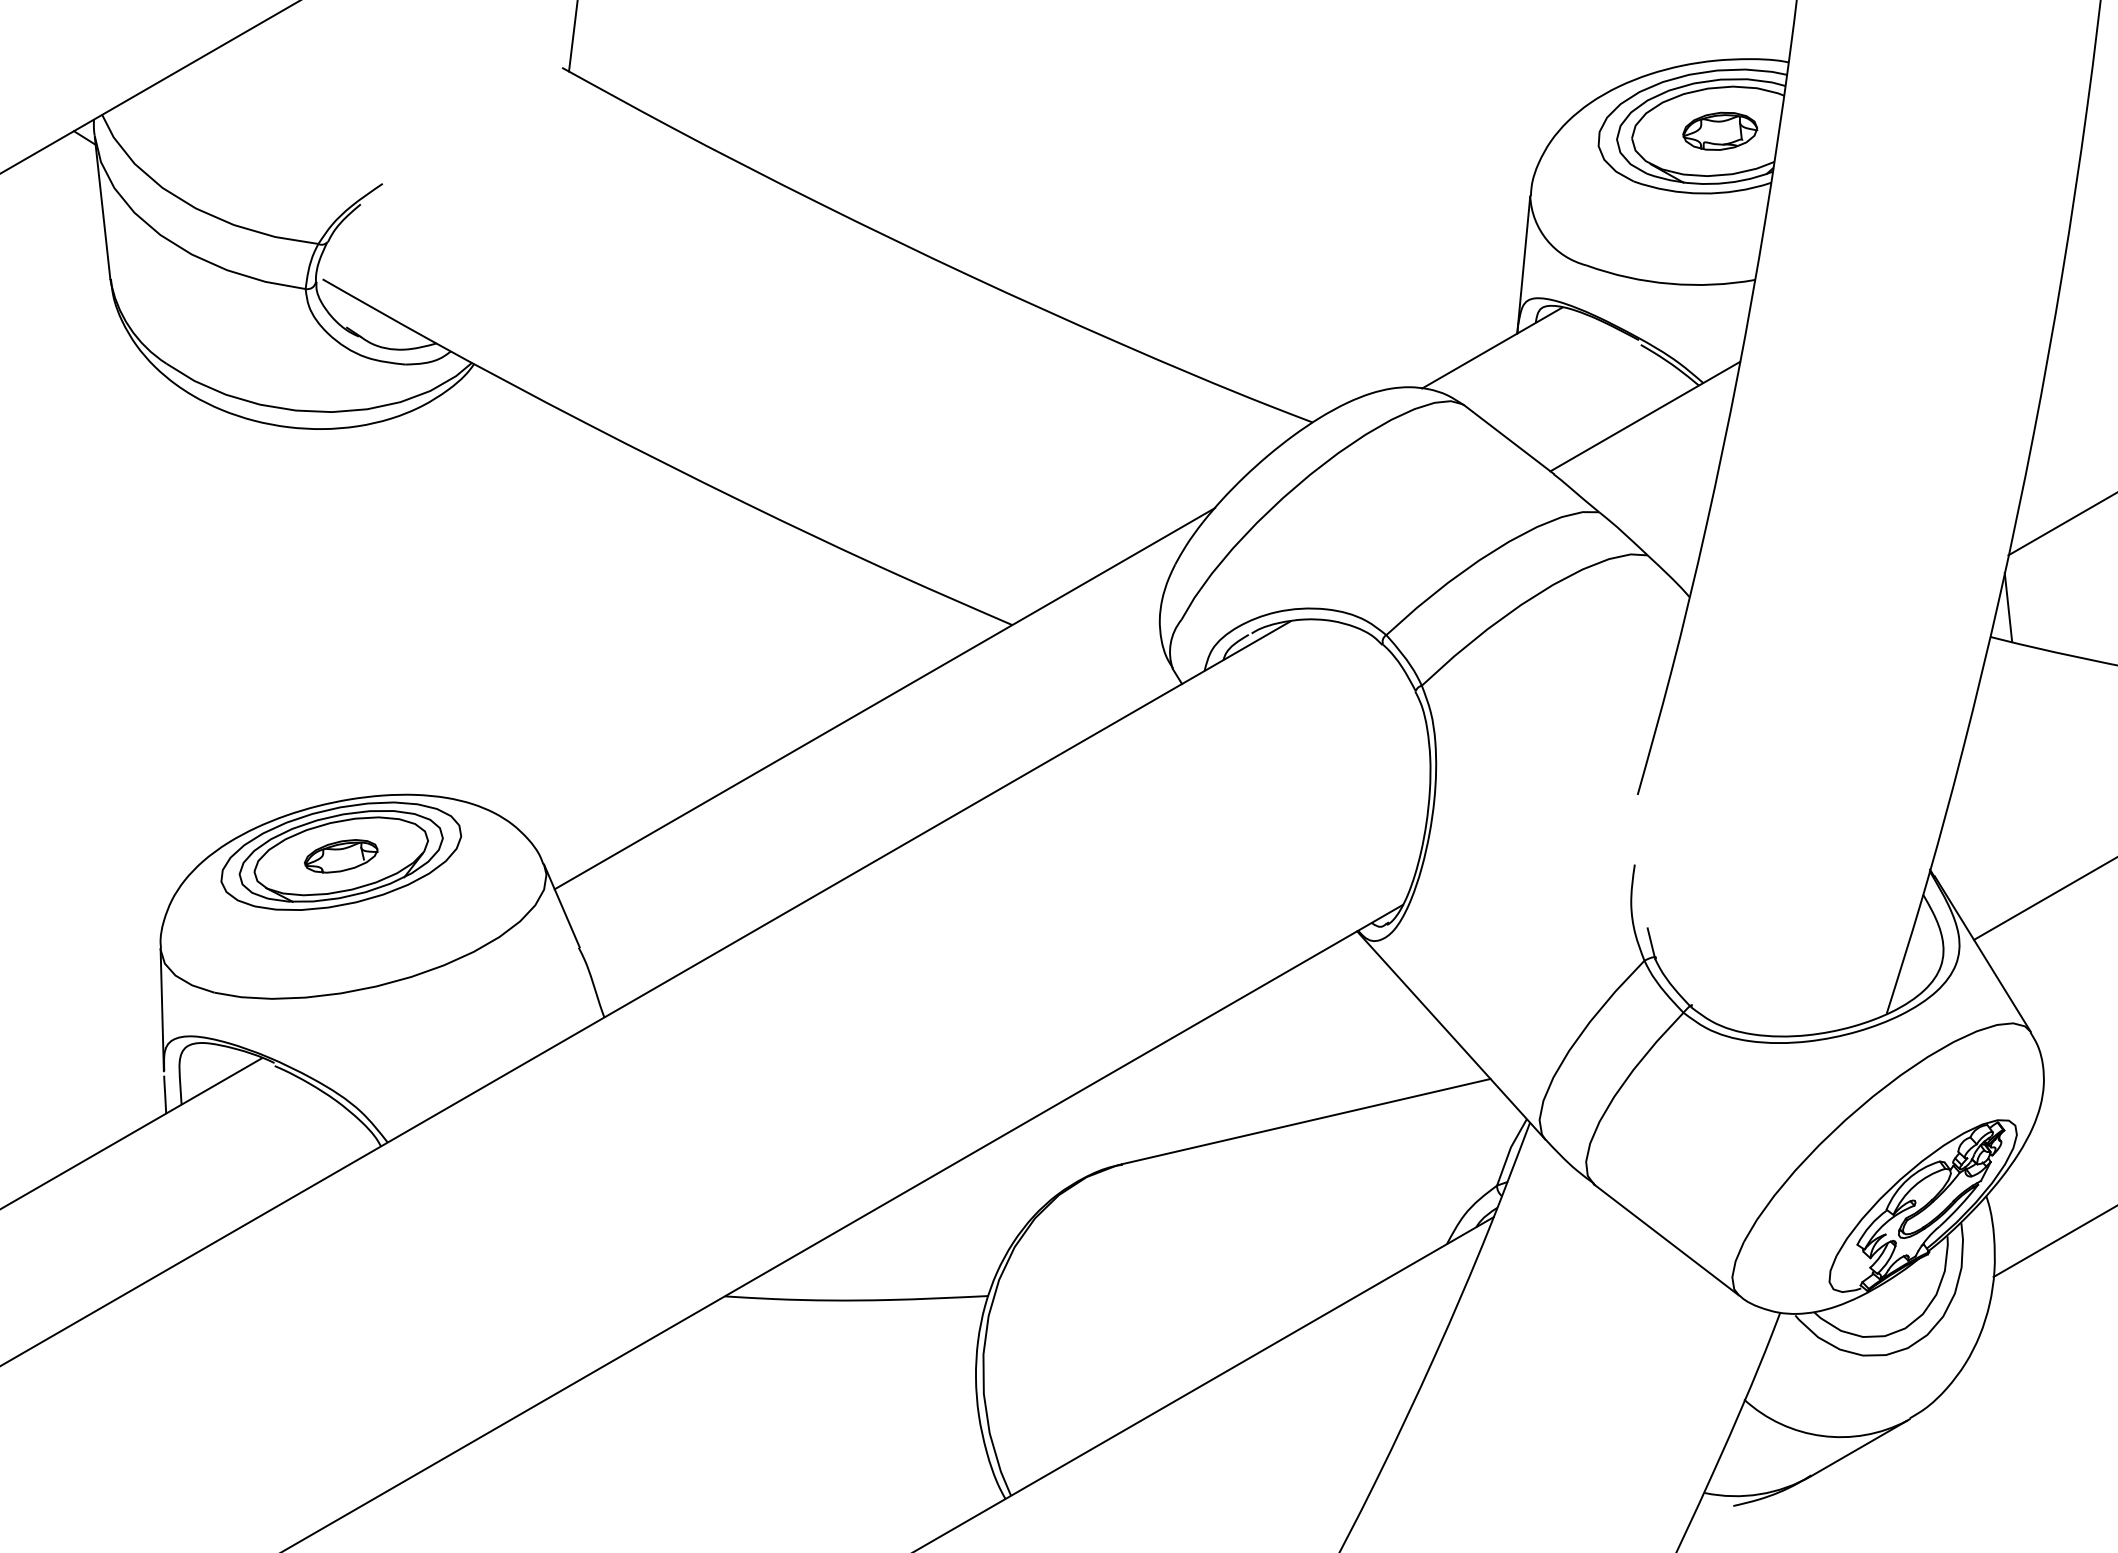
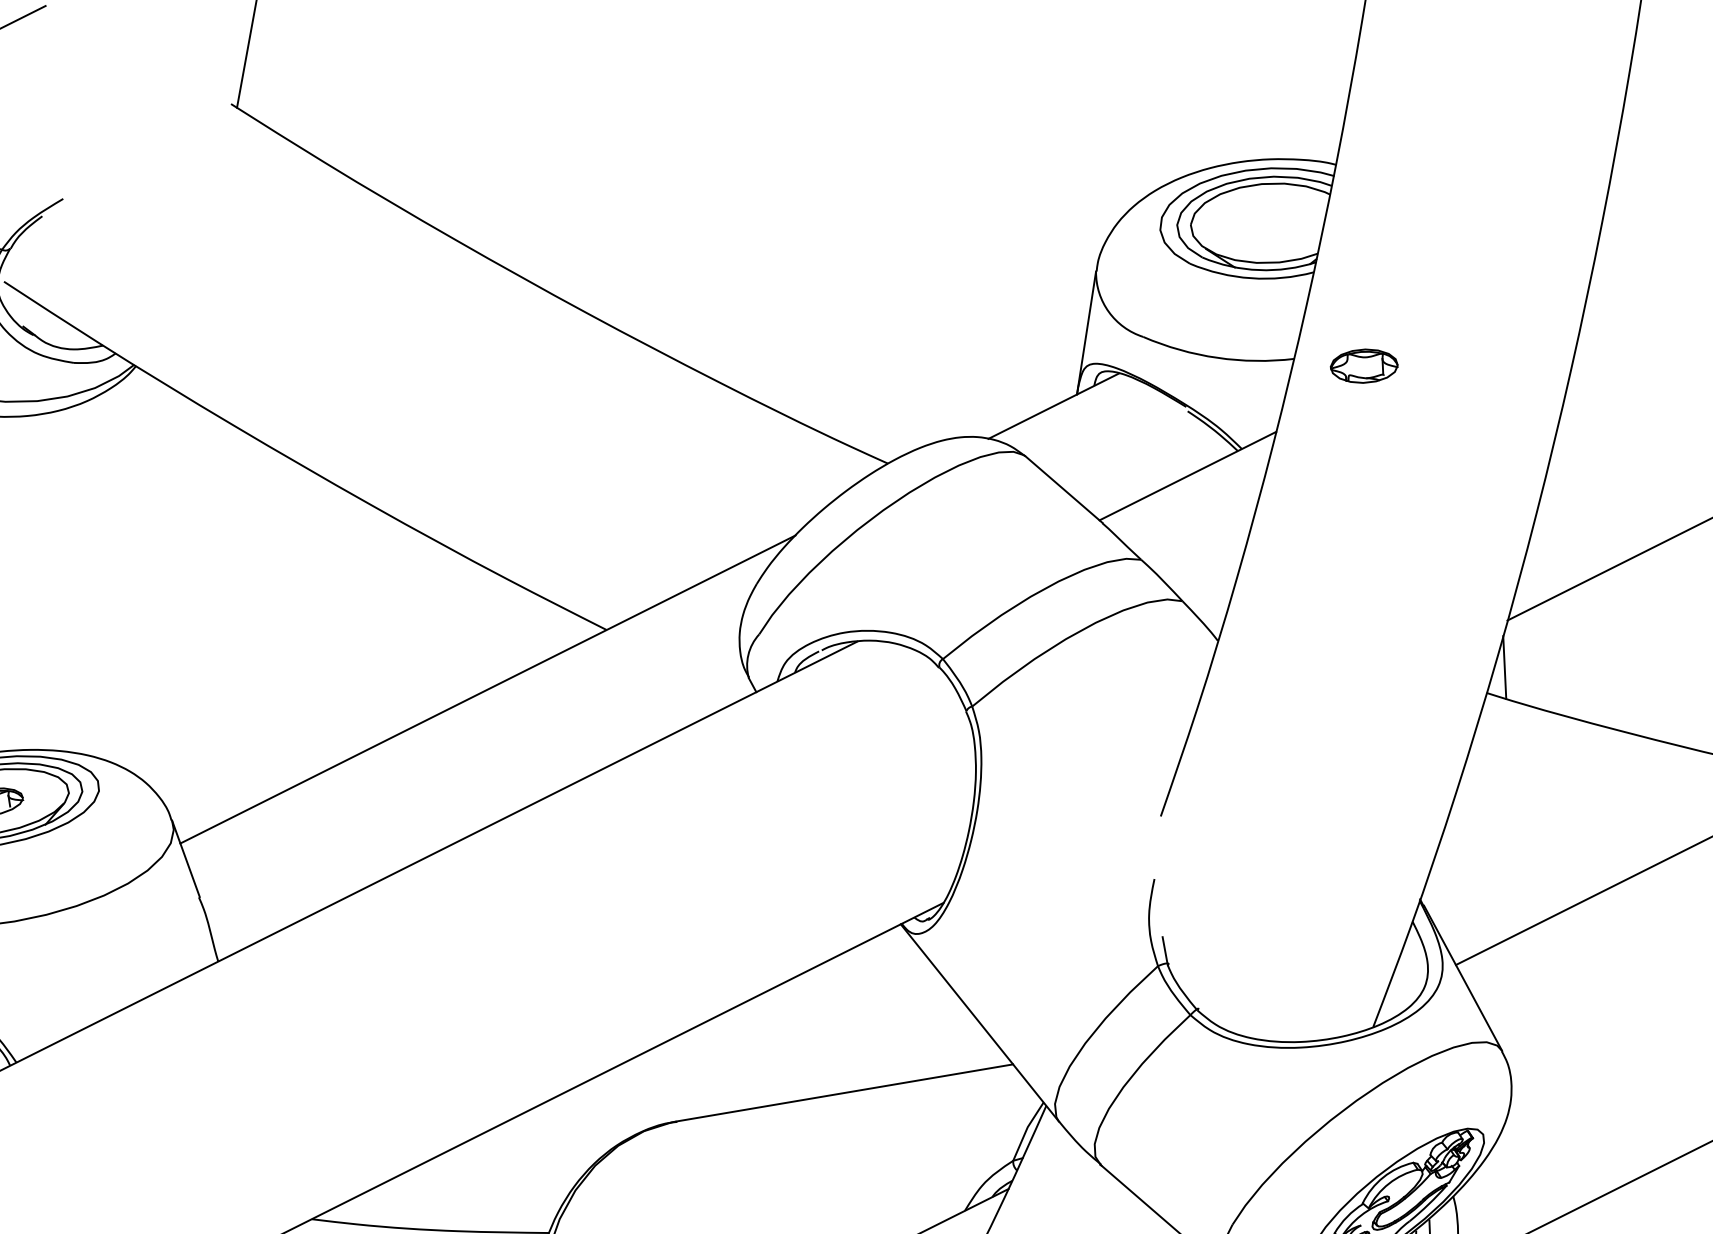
part: (1720, 130) -> (1364, 365), moved

